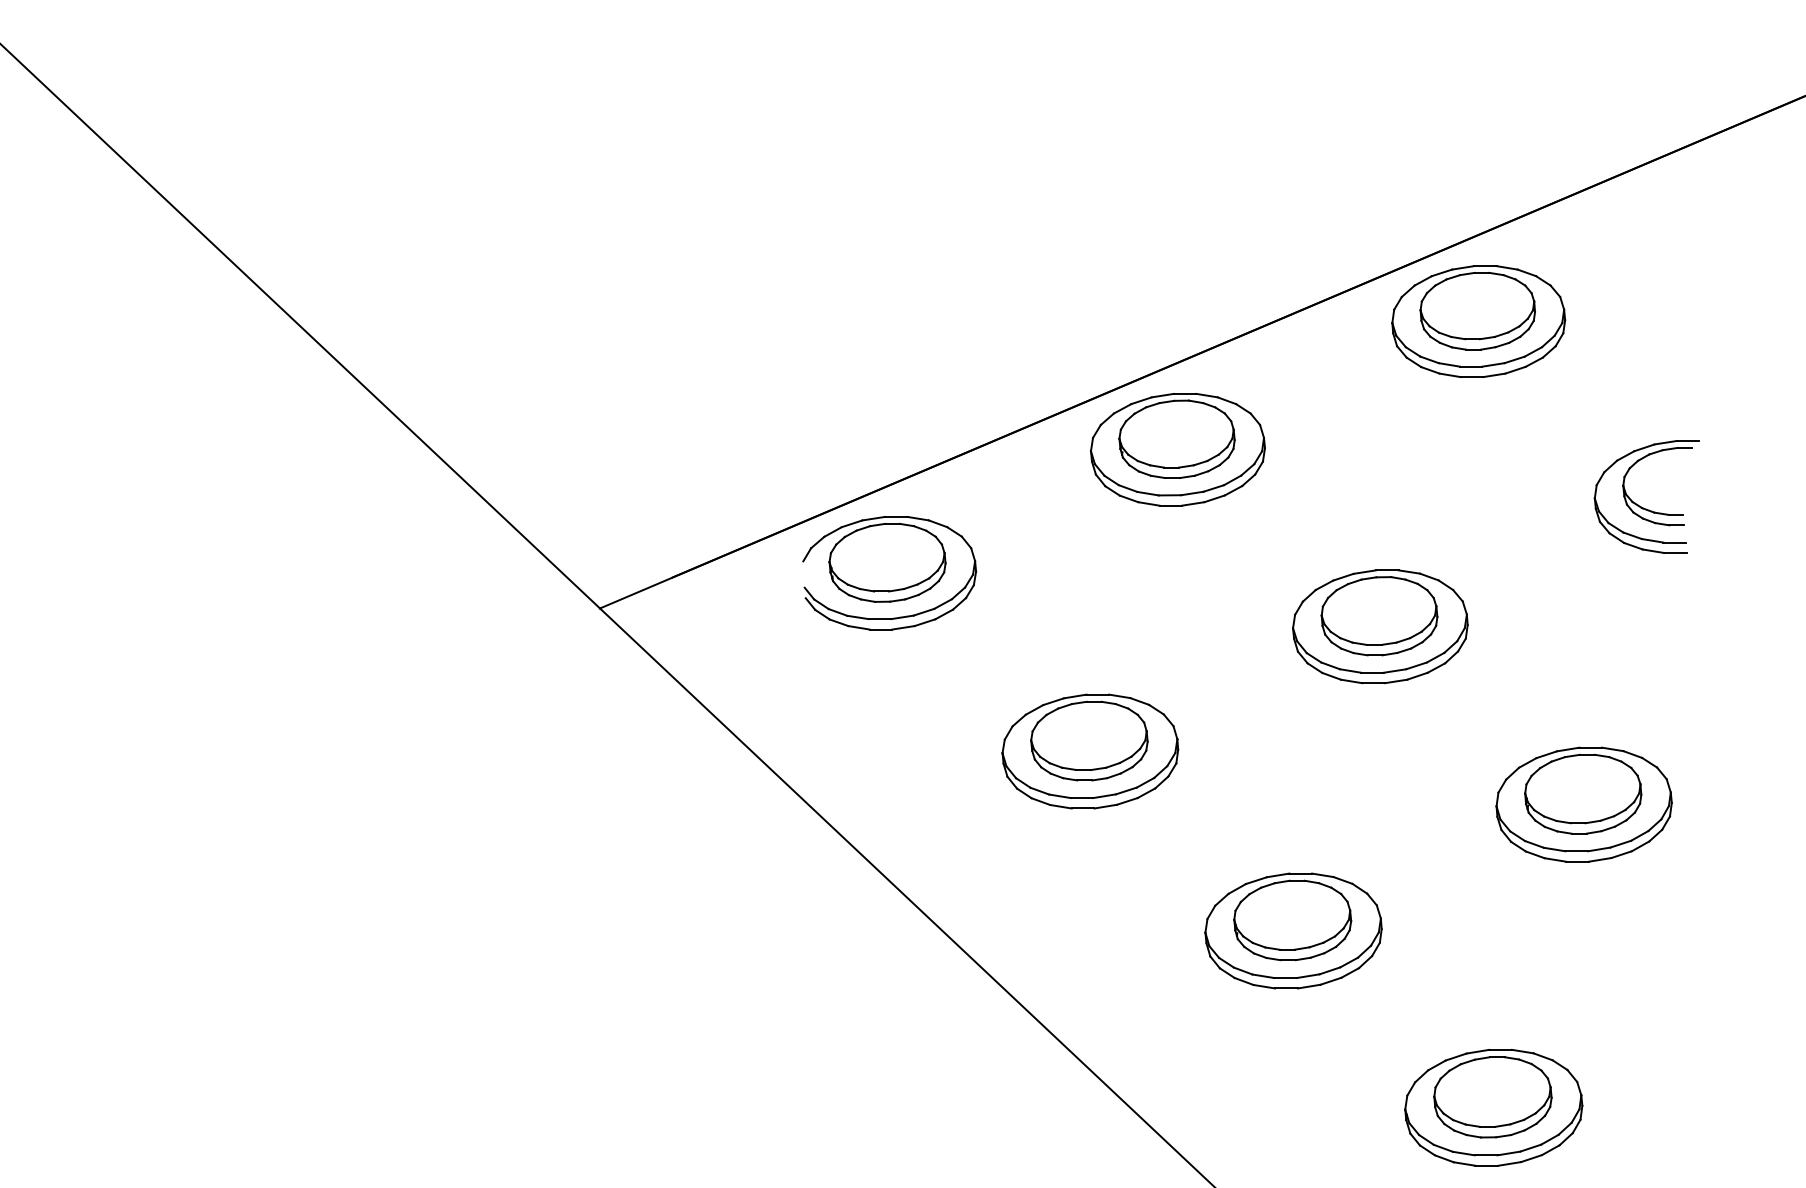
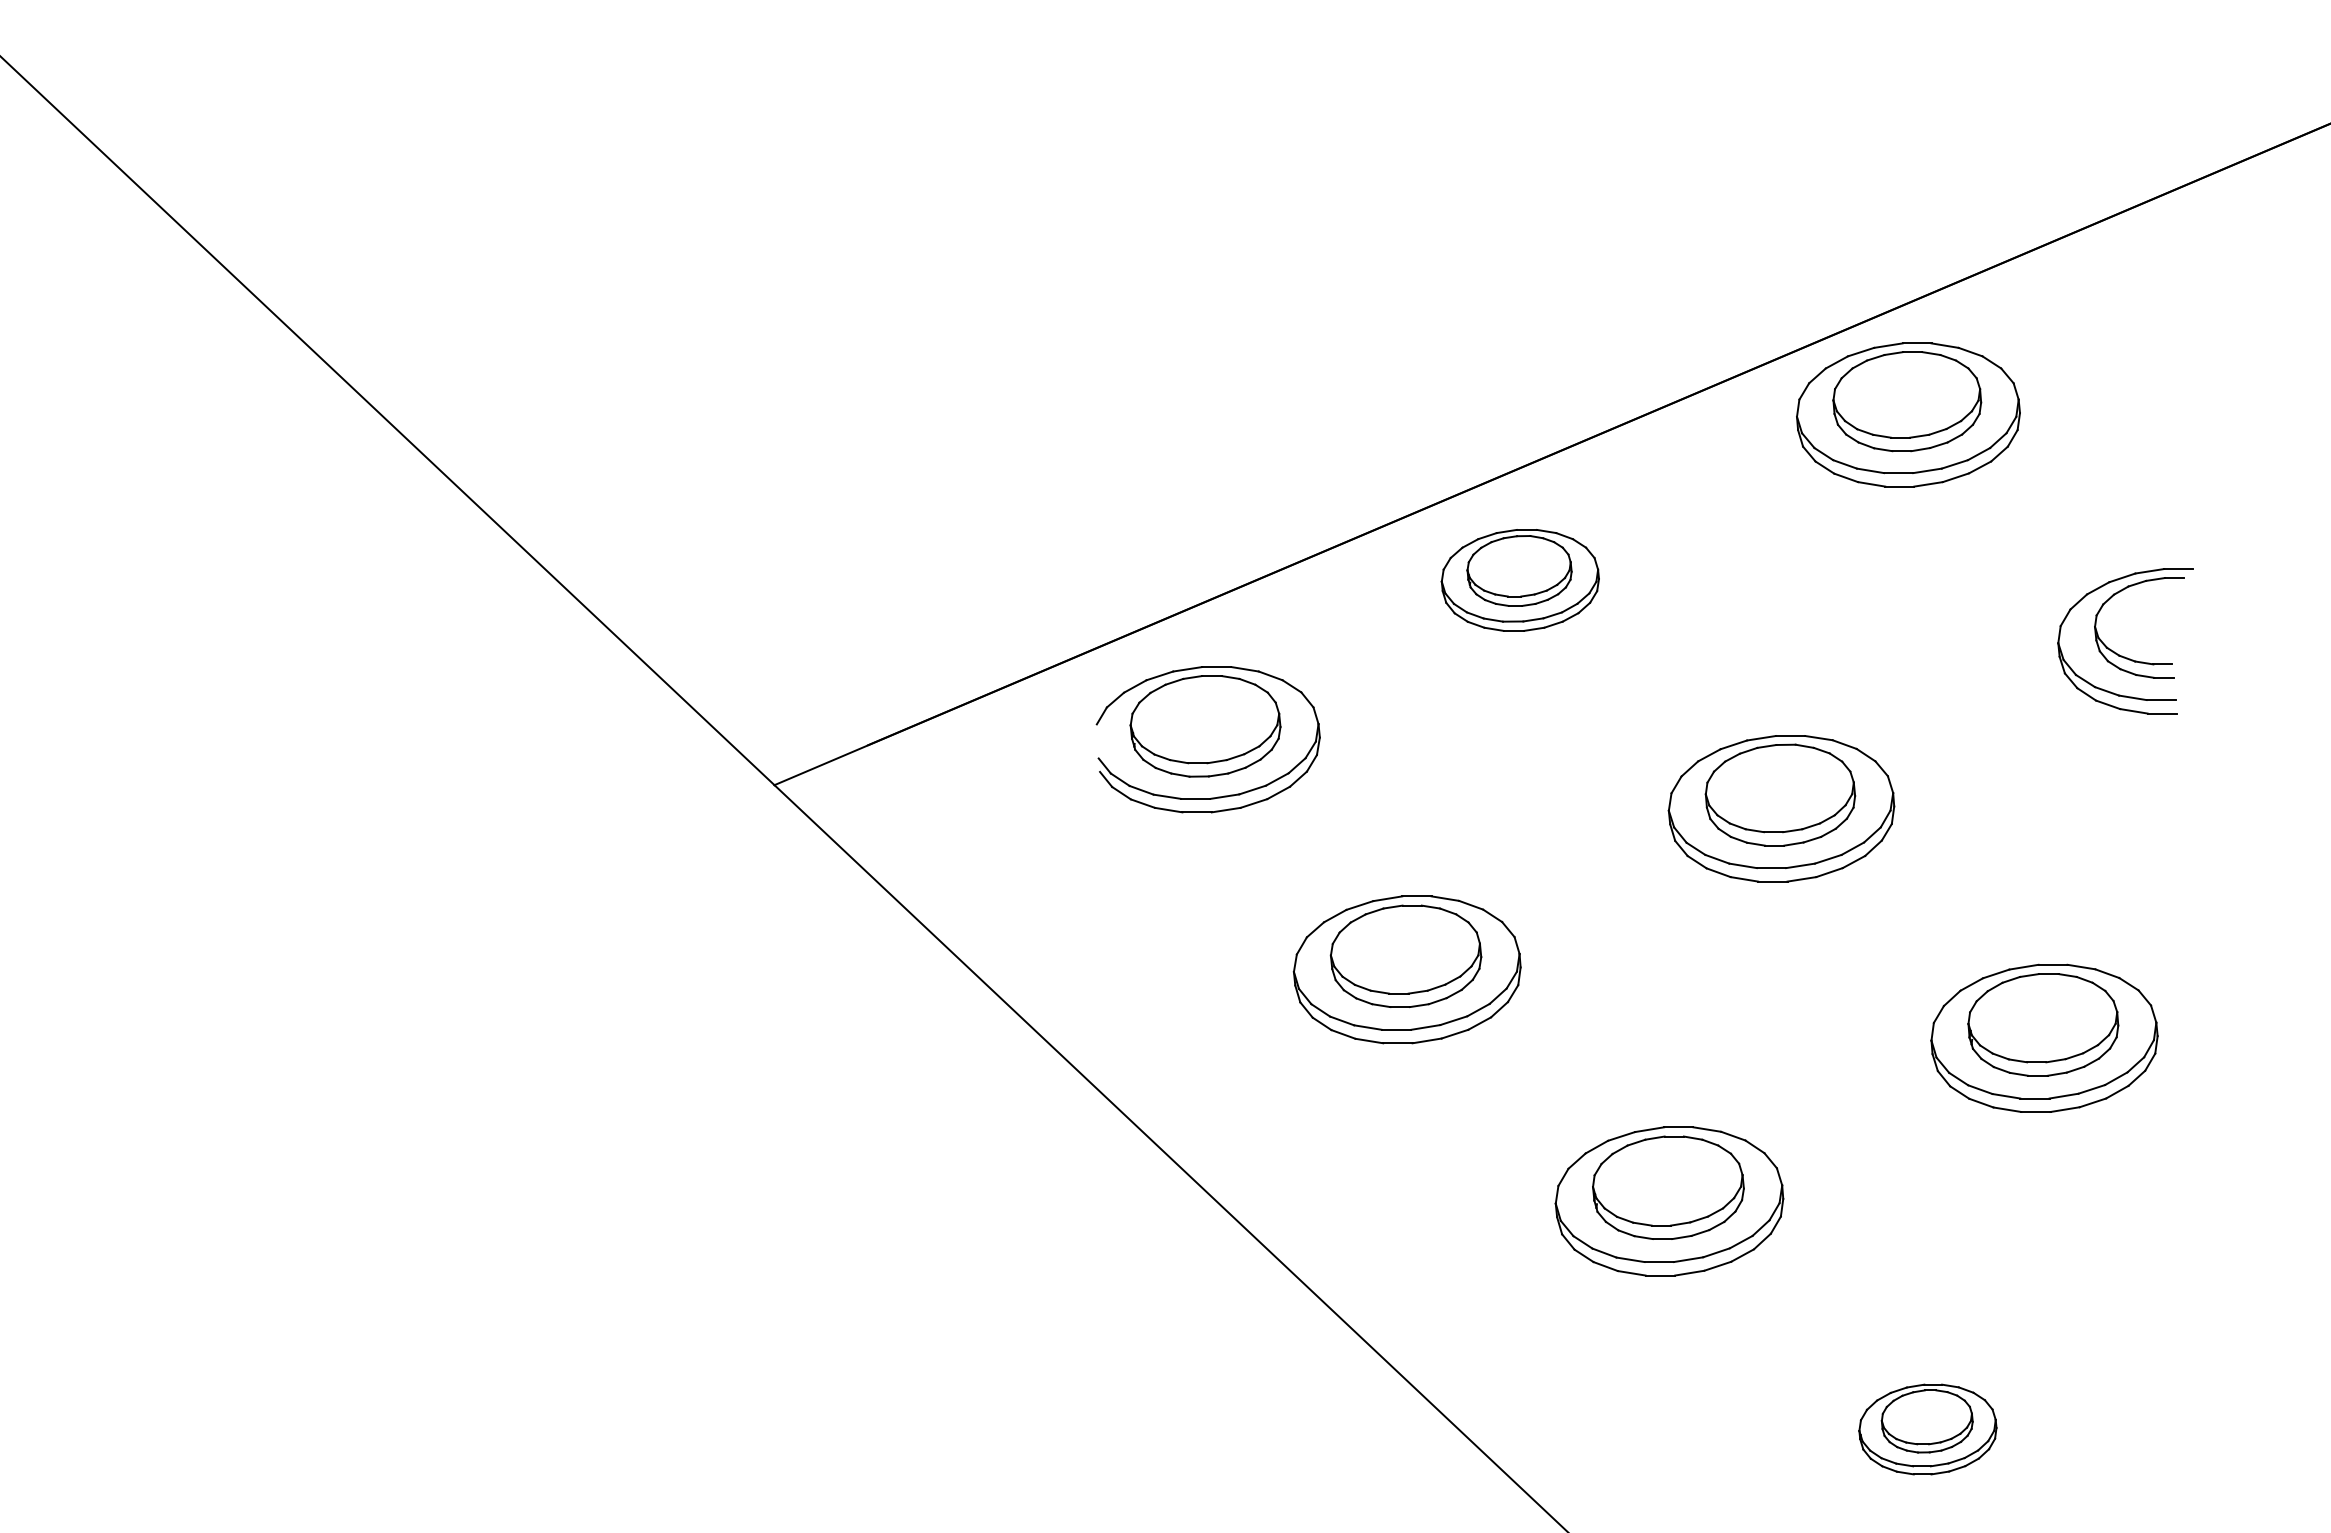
part: (1178, 449) -> (1520, 580), size x0.7
part: (889, 573) -> (1207, 739), moved
part: (1493, 1107) -> (1927, 1429), size x0.6

